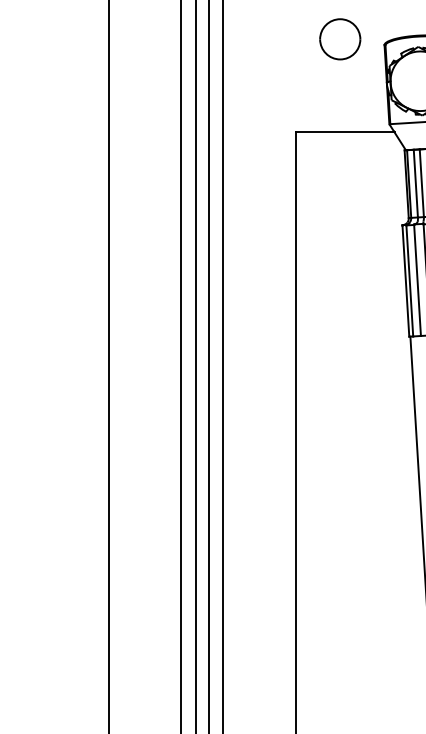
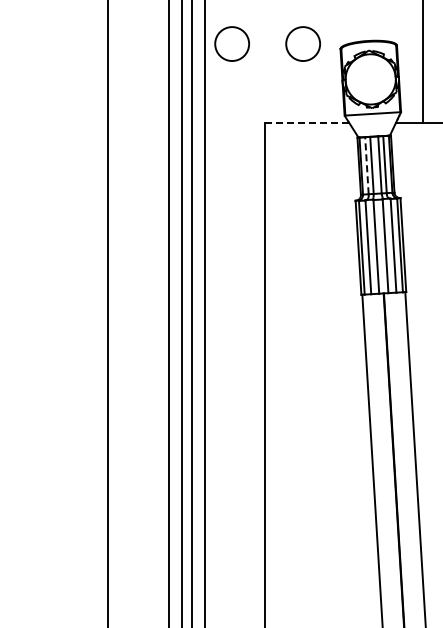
part: (255, 38) -> (231, 43), added
line: (345, 132) -> (307, 122), solid -> dashed
line: (415, 183) -> (366, 165), solid -> dashed

